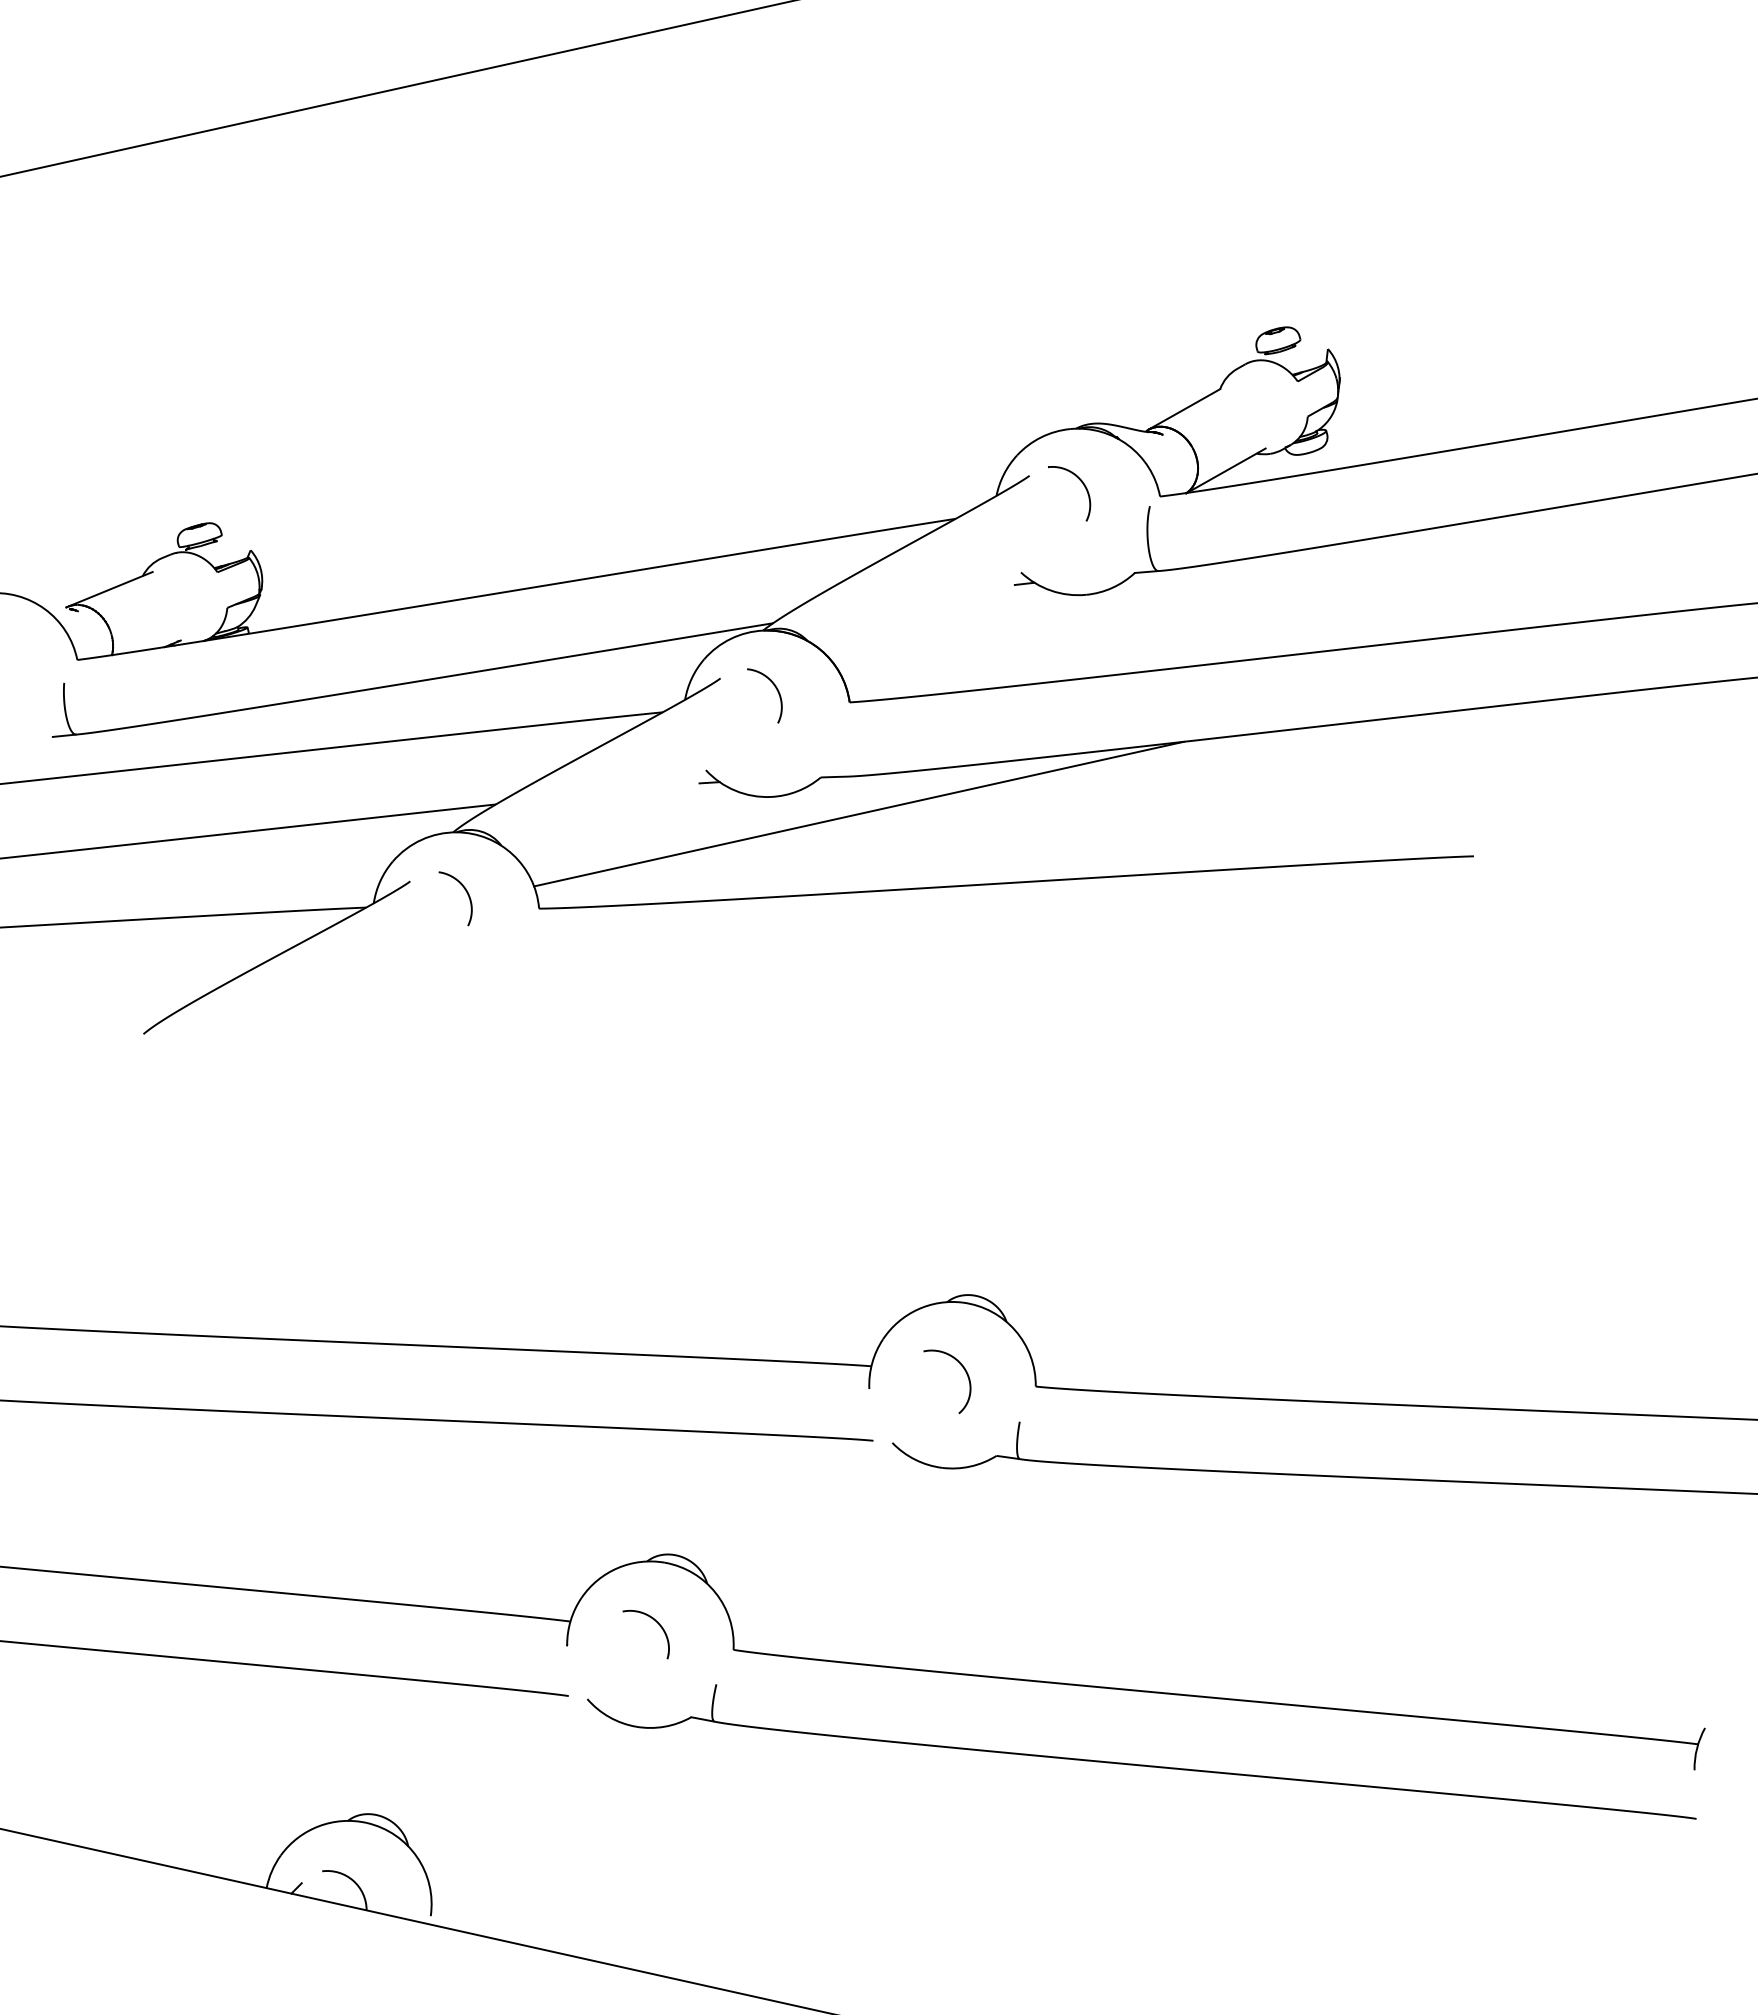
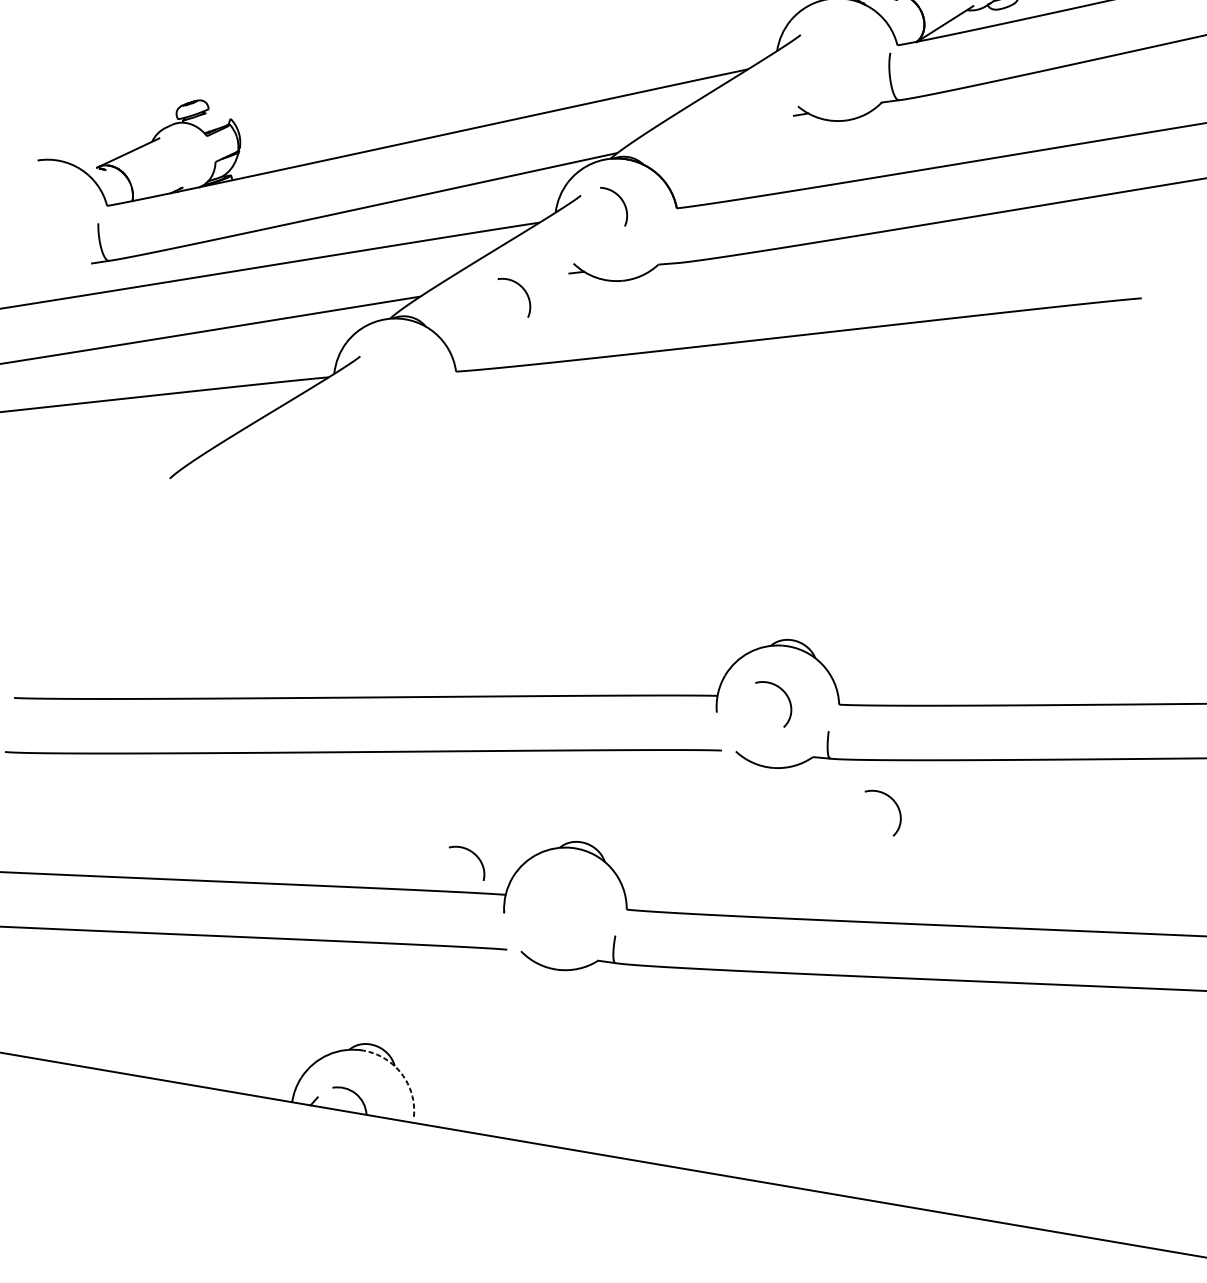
curve: (1083, 485) -> (524, 291), moved
line: (858, 813) -> (687, 289), removed
curve: (466, 893) -> (402, 363), removed
curve: (1104, 1524) -> (894, 803), added
curve: (653, 1620) -> (471, 853), moved
arc: (417, 1857) -> (401, 1074), solid -> dashed

